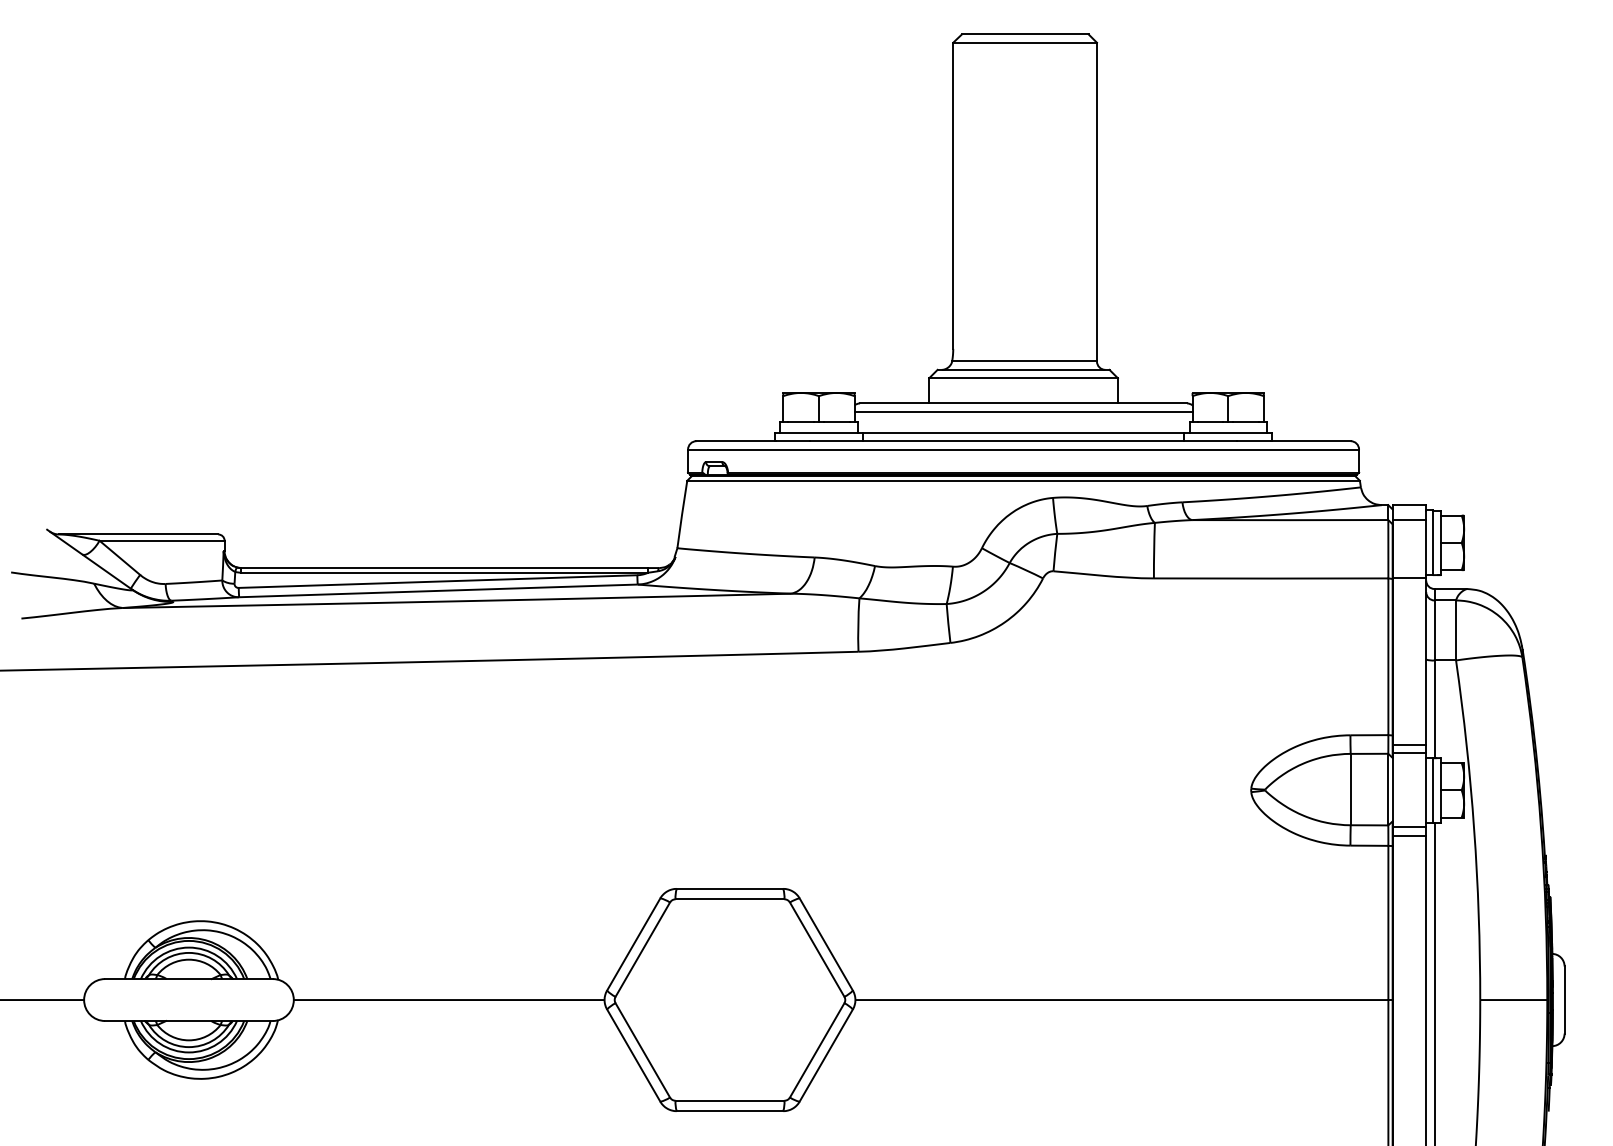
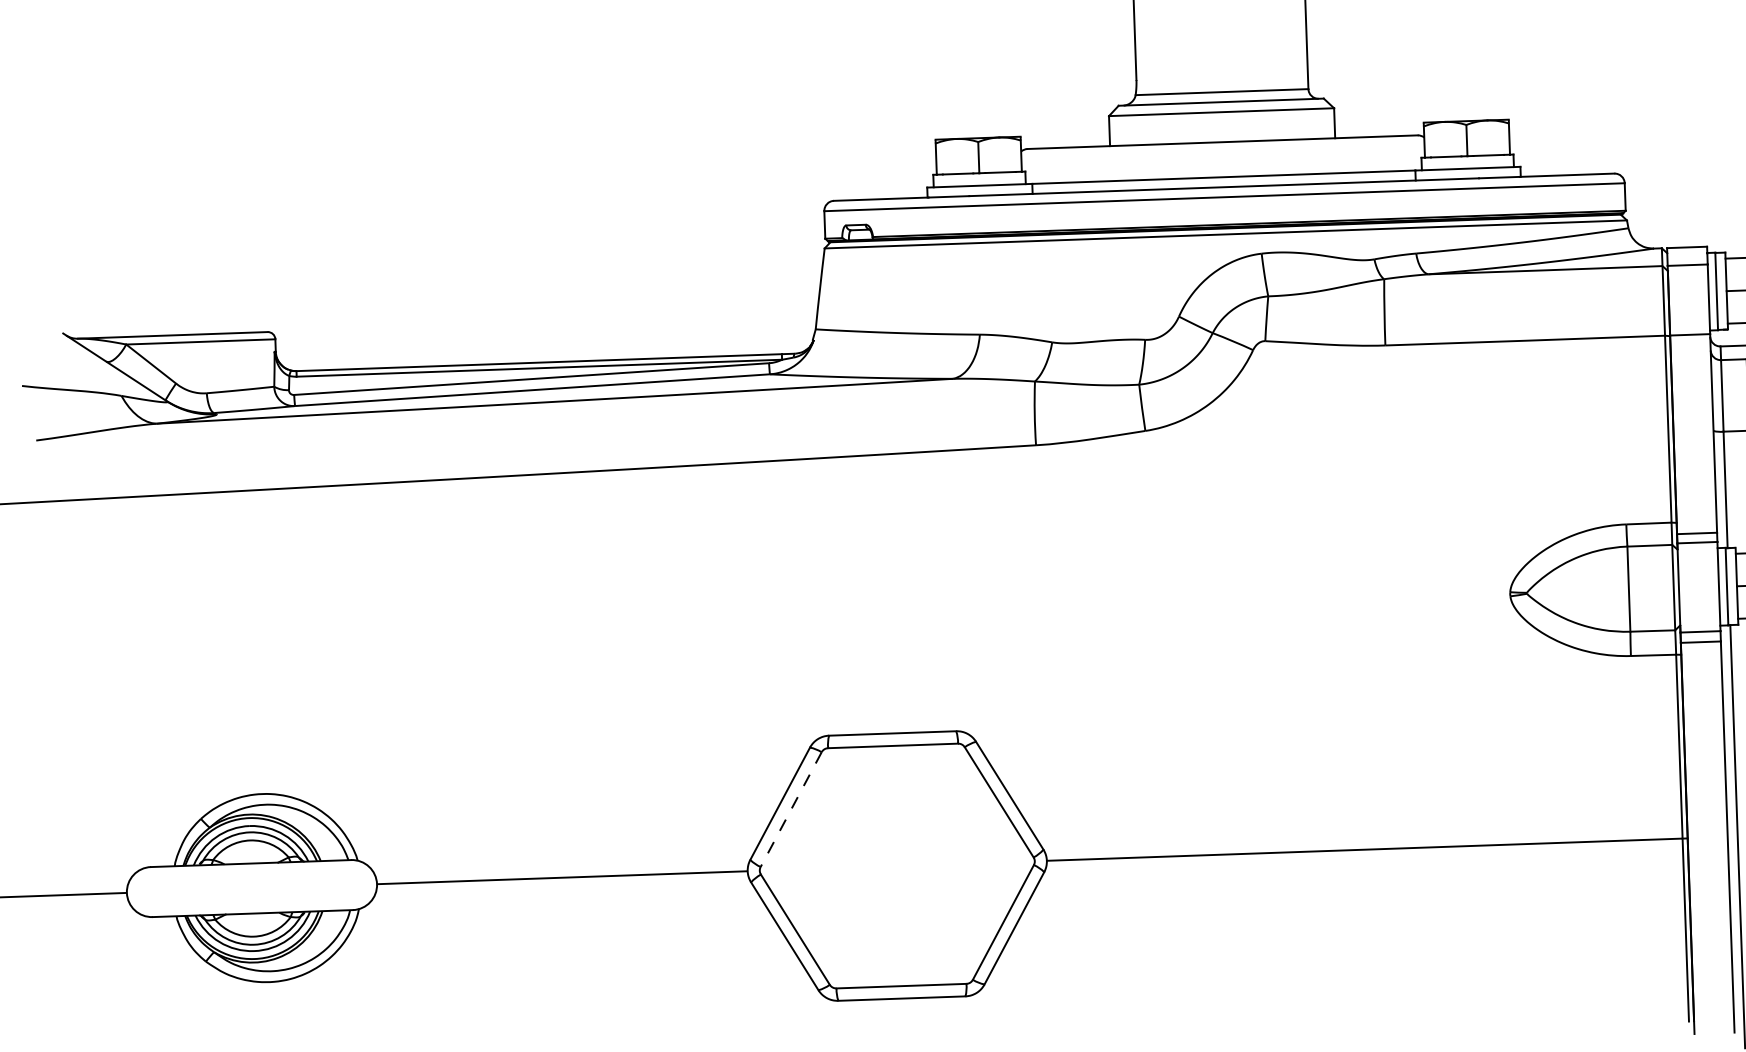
line: (1023, 411) -> (1222, 151), removed
line: (642, 950) -> (790, 810), solid -> dashed

